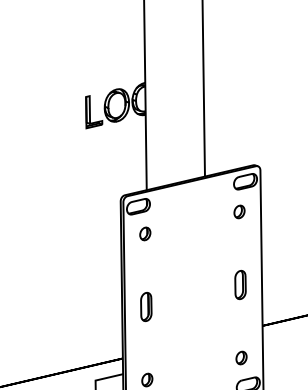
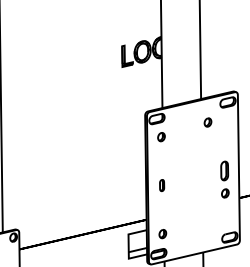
part: (238, 211) -> (207, 122), moved
part: (145, 306) -> (161, 185), size x0.6
part: (241, 358) -> (225, 193), moved

